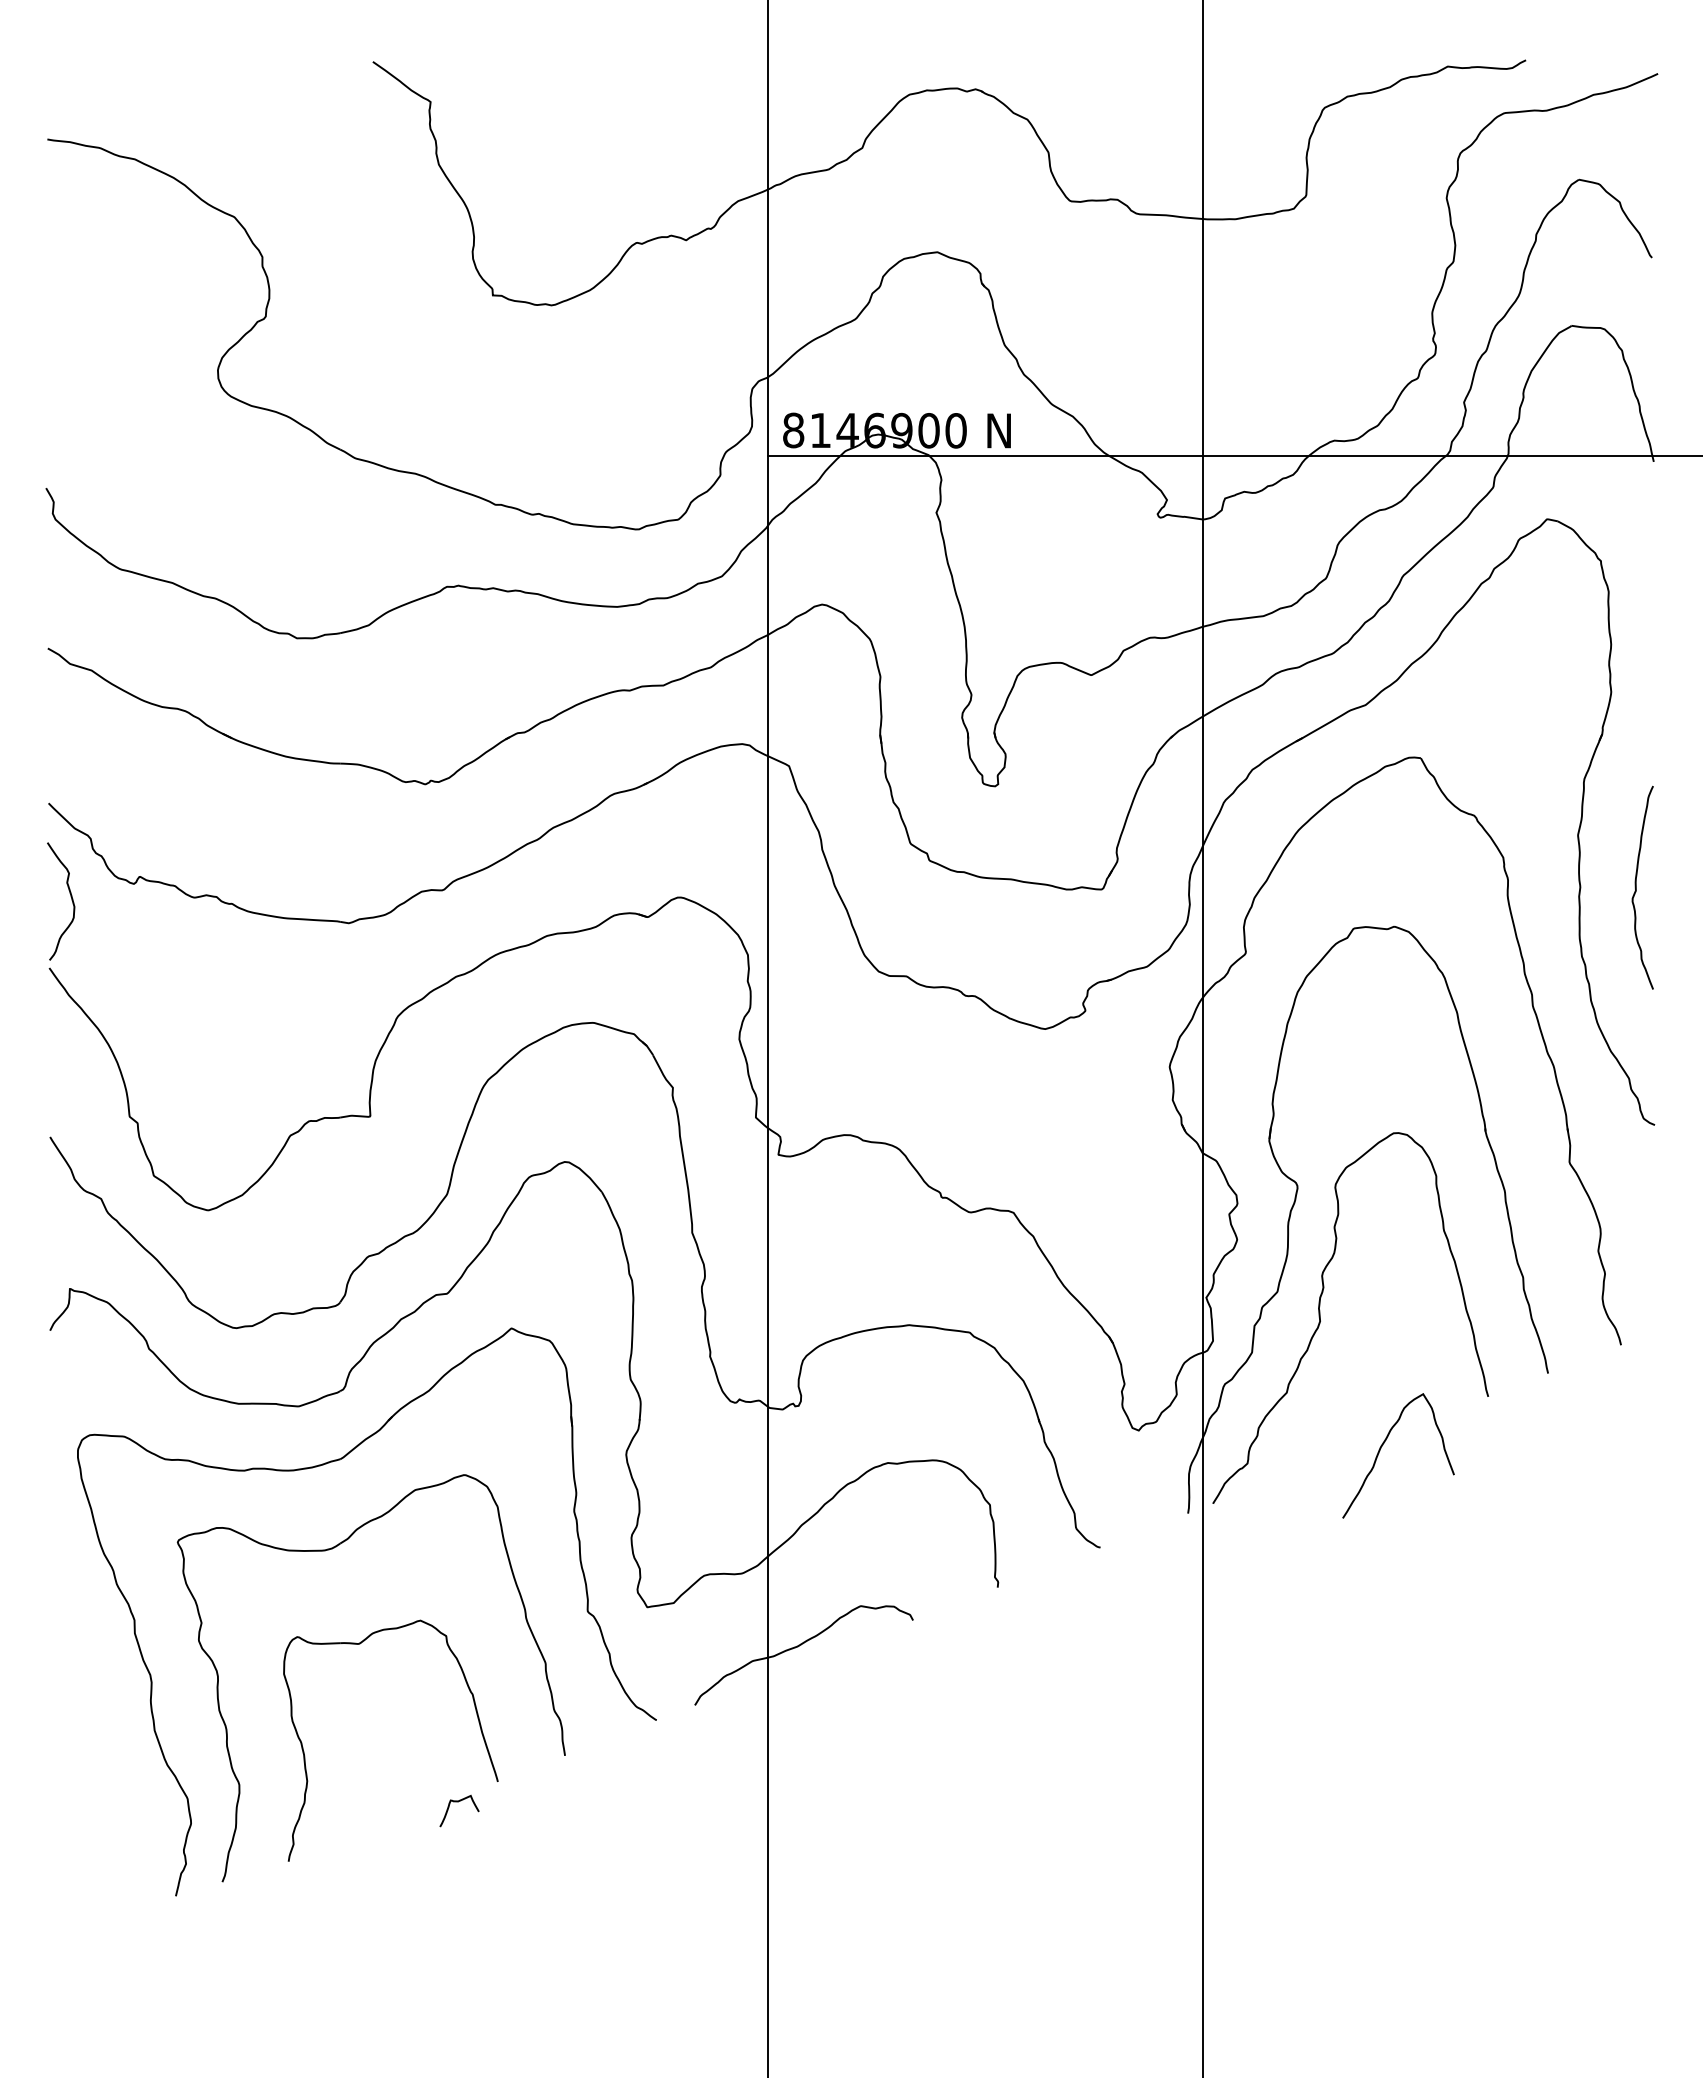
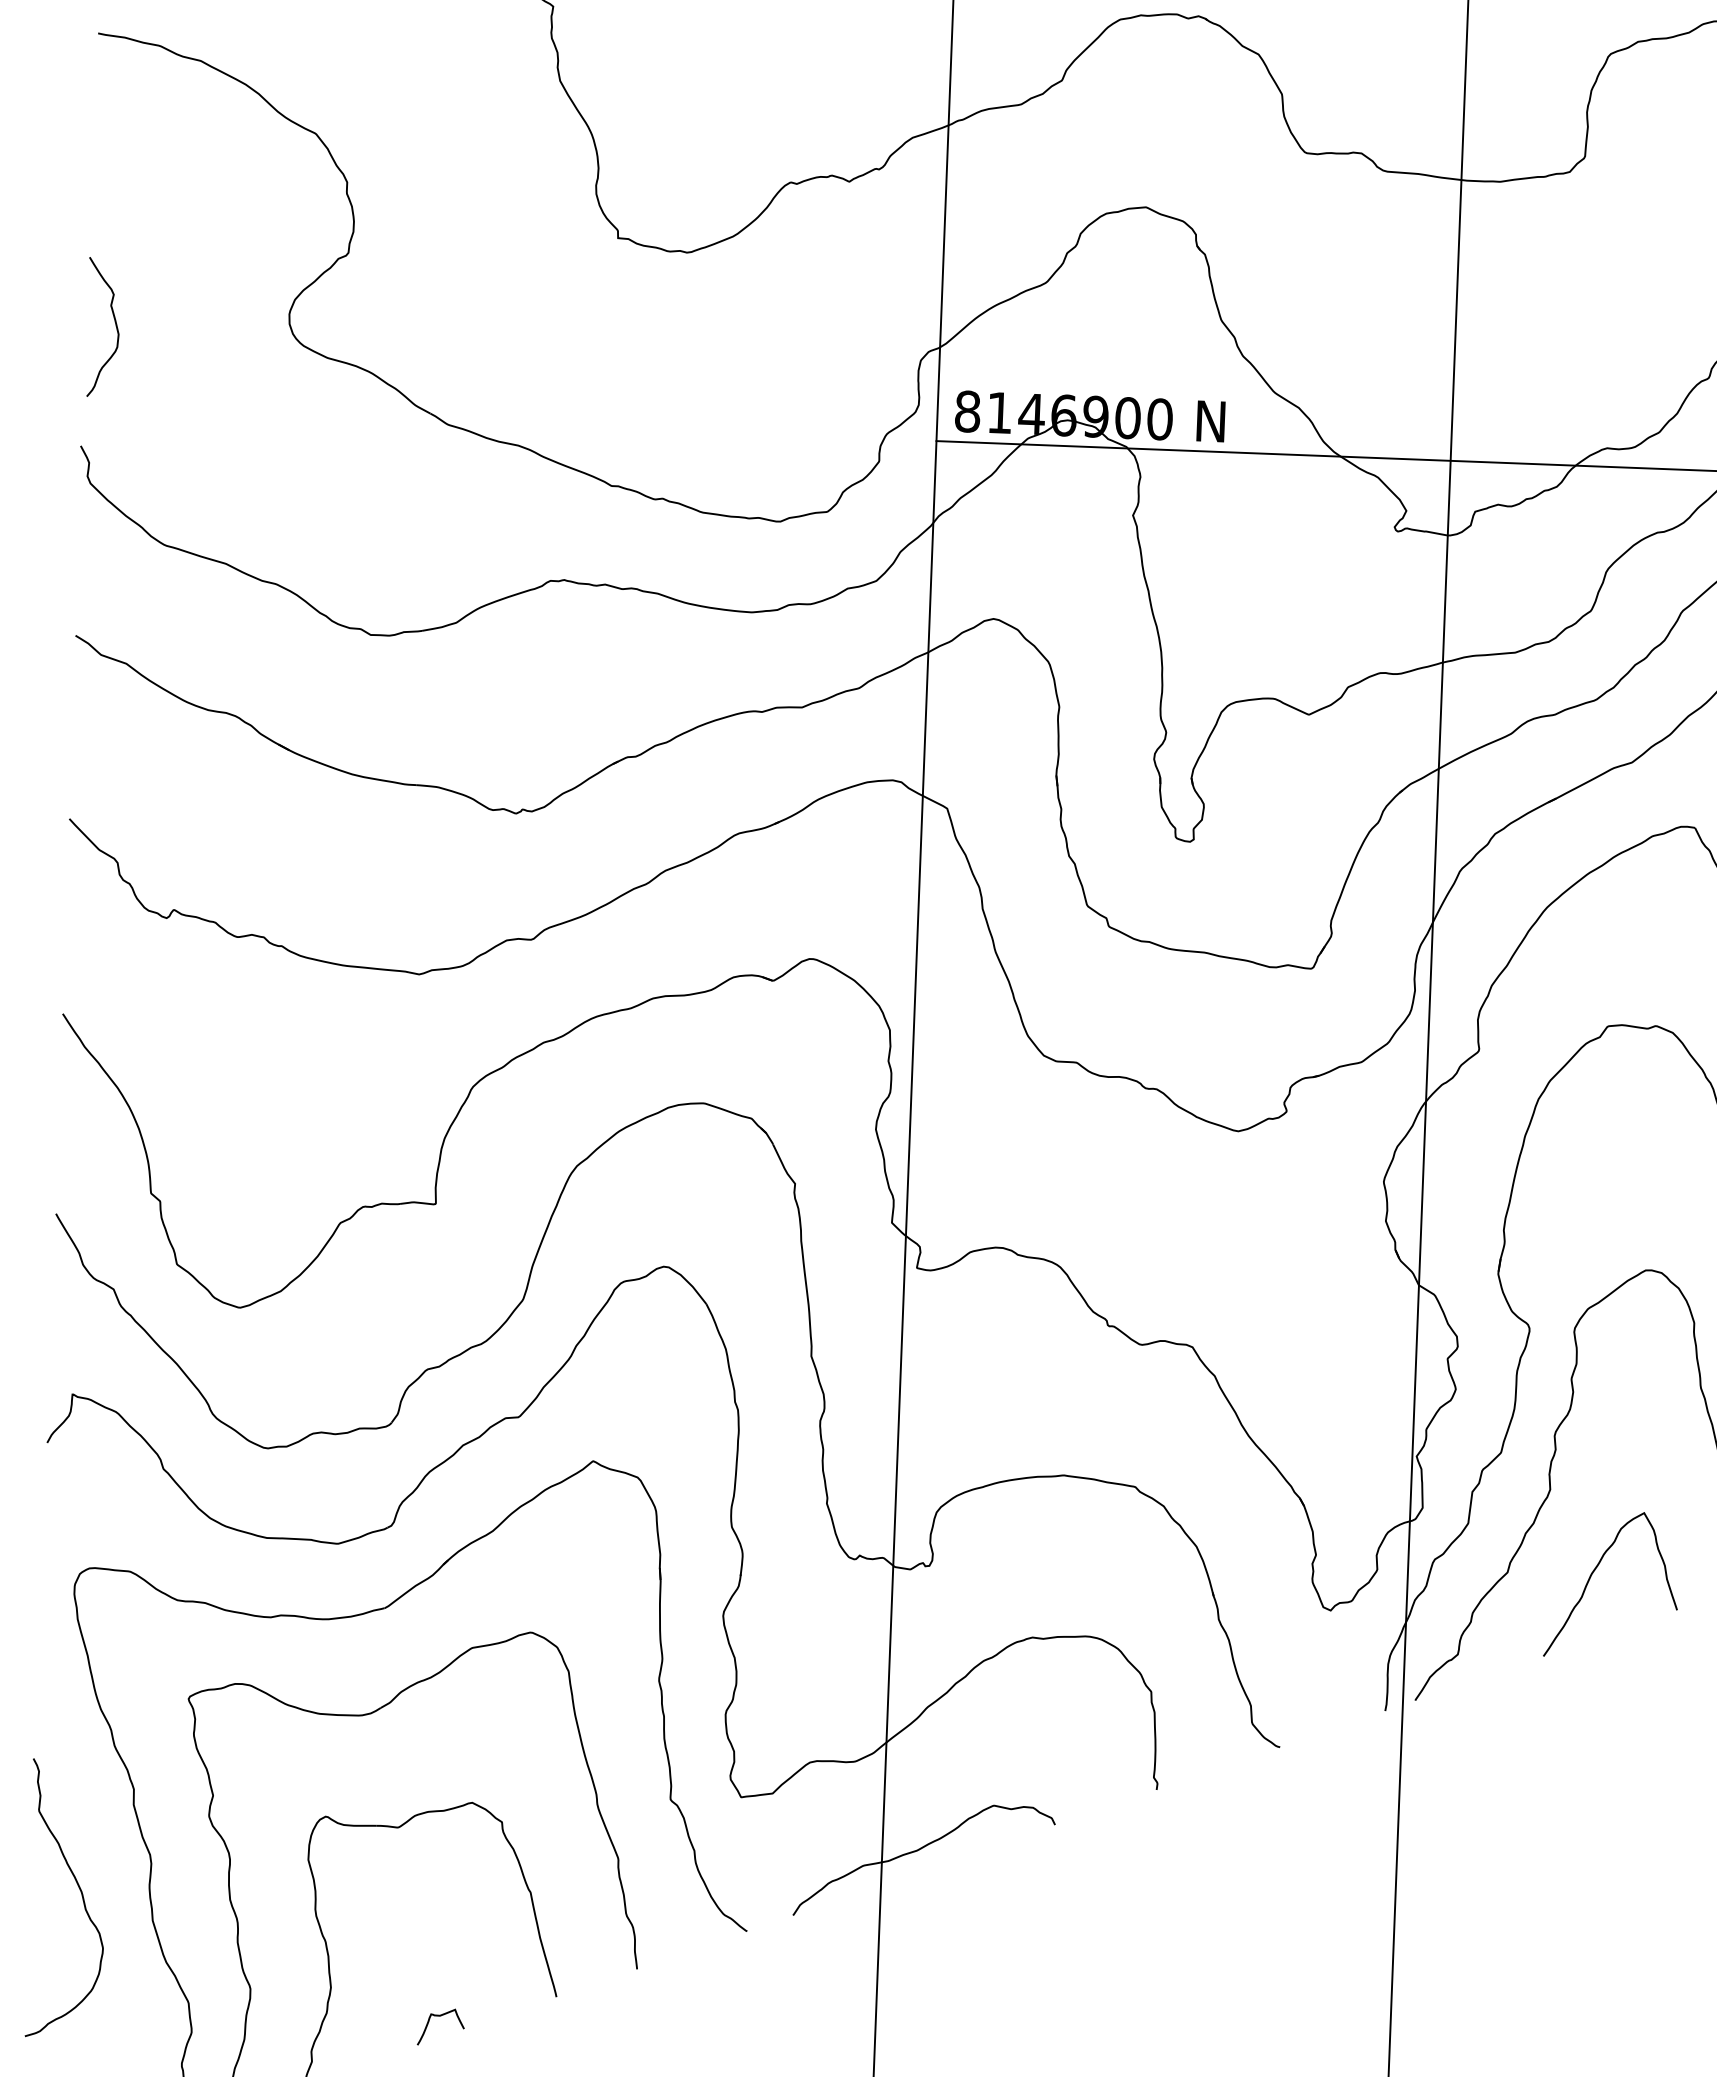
curve: (71, 900) -> (115, 326), moved
curve: (1383, 1445) -> (1594, 1572), moved
curve: (93, 1711) -> (81, 1895), added
curve: (458, 1802) -> (440, 2017), moved

